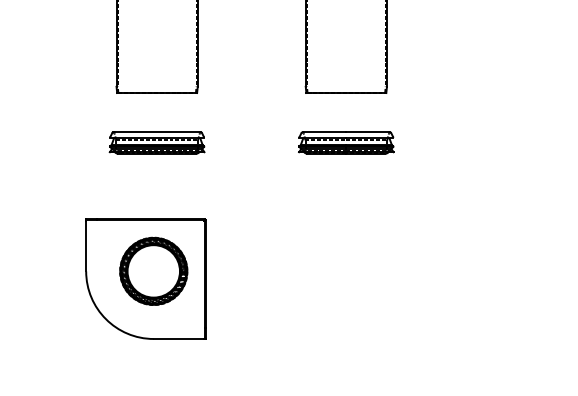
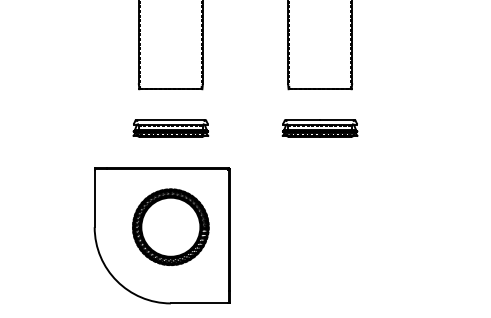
part: (145, 278) -> (161, 235), size x1.43

